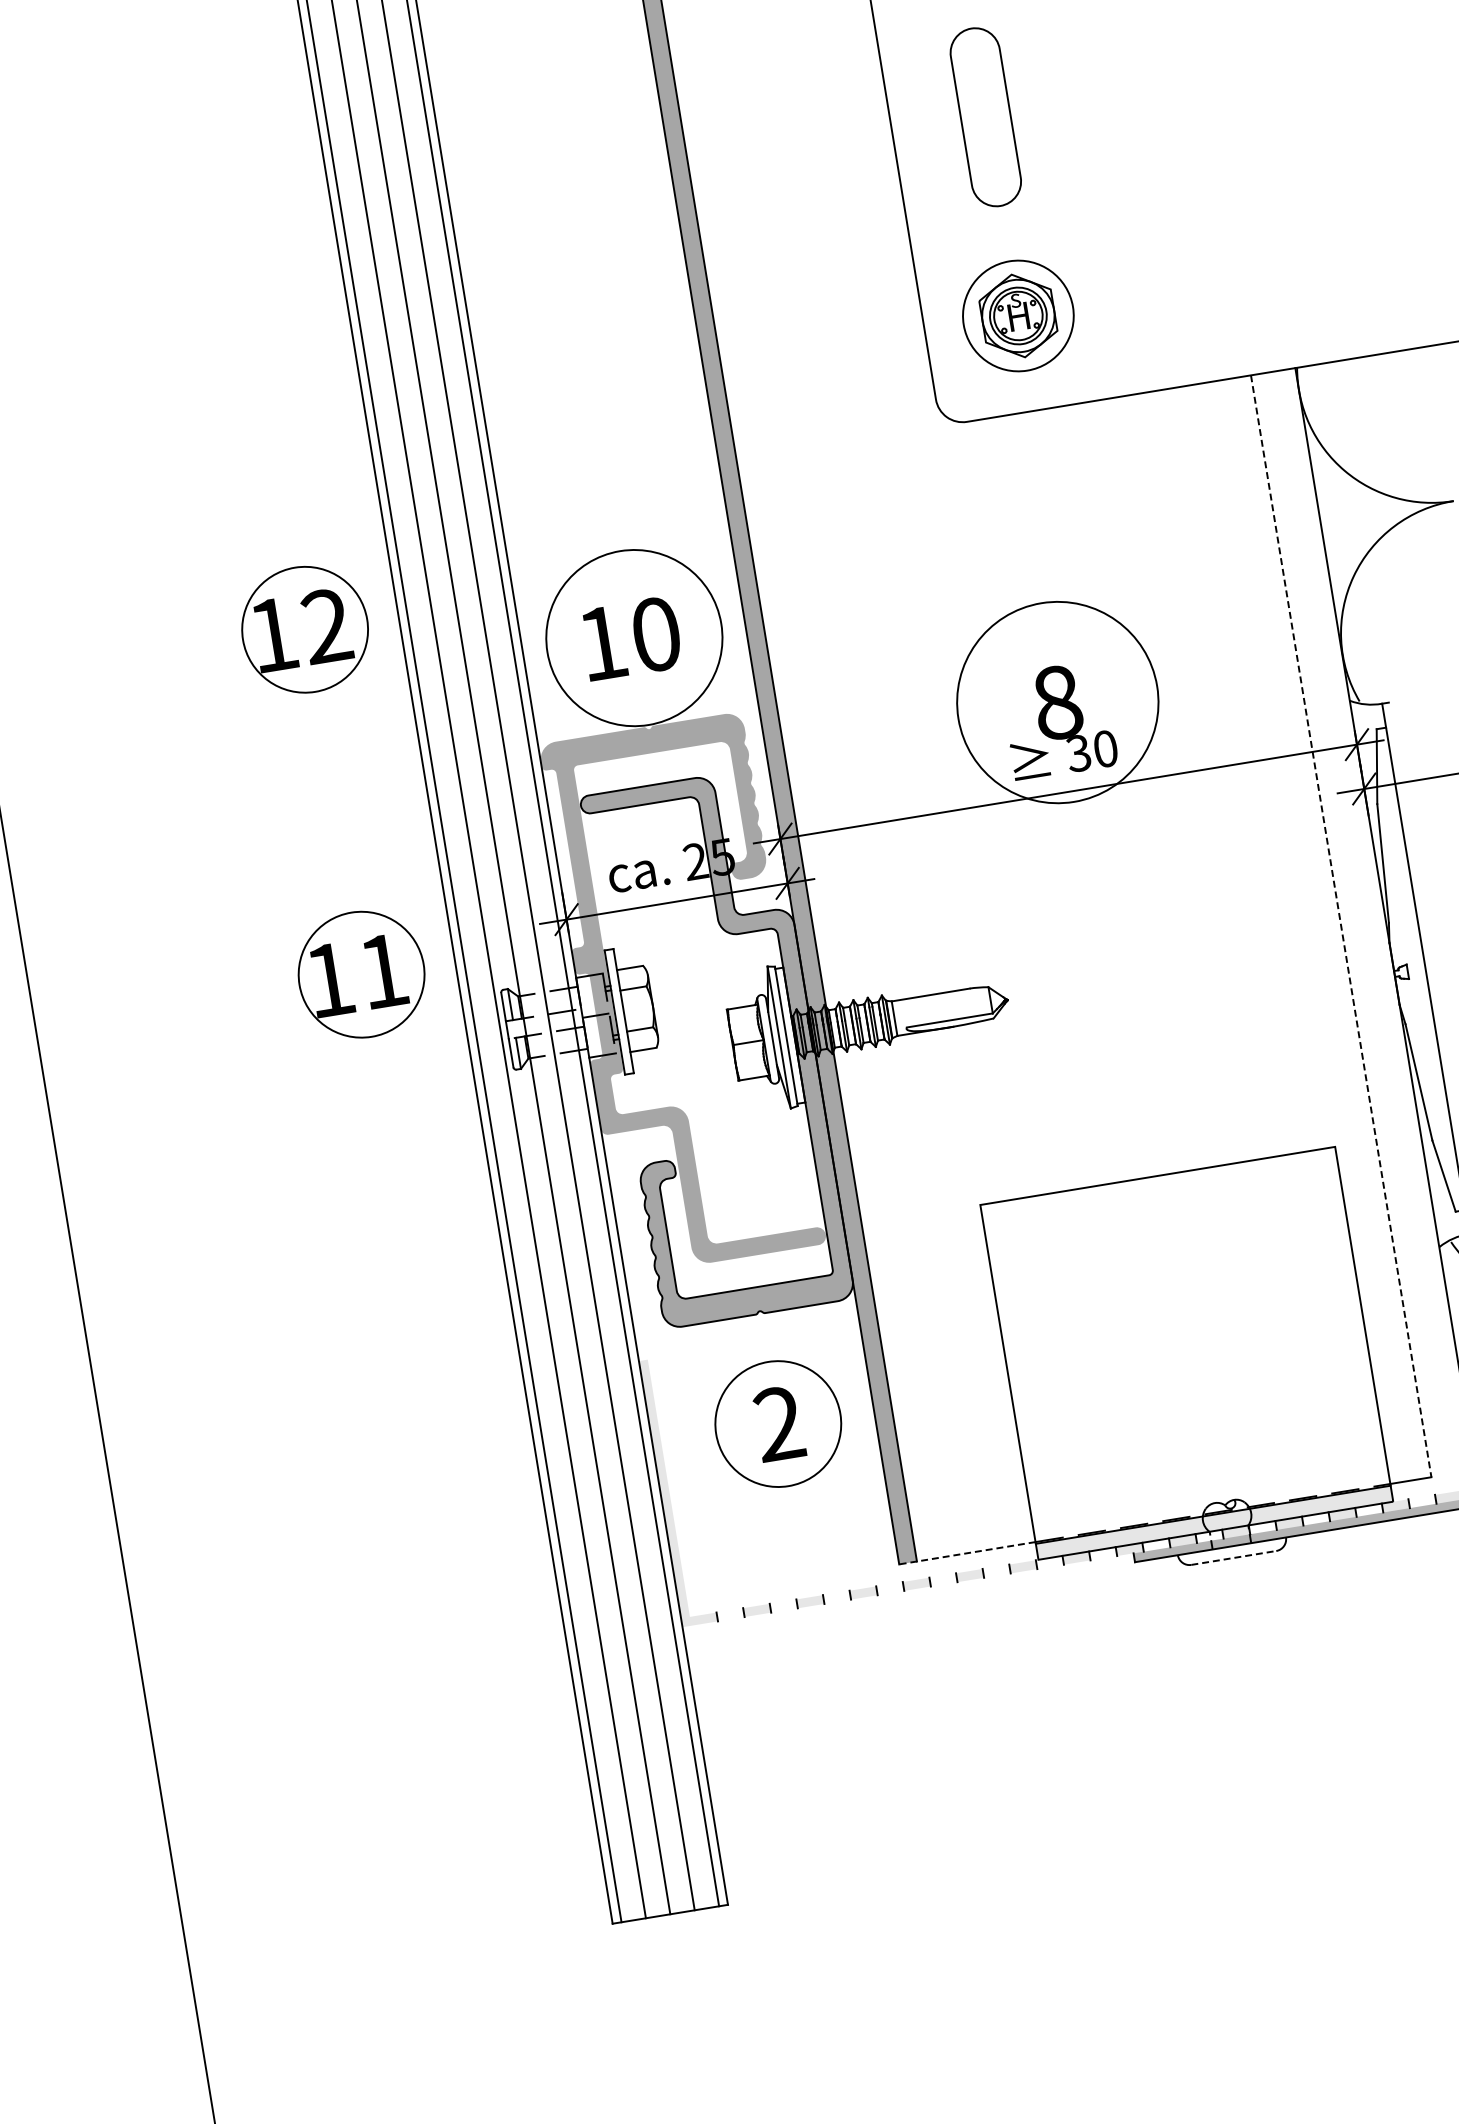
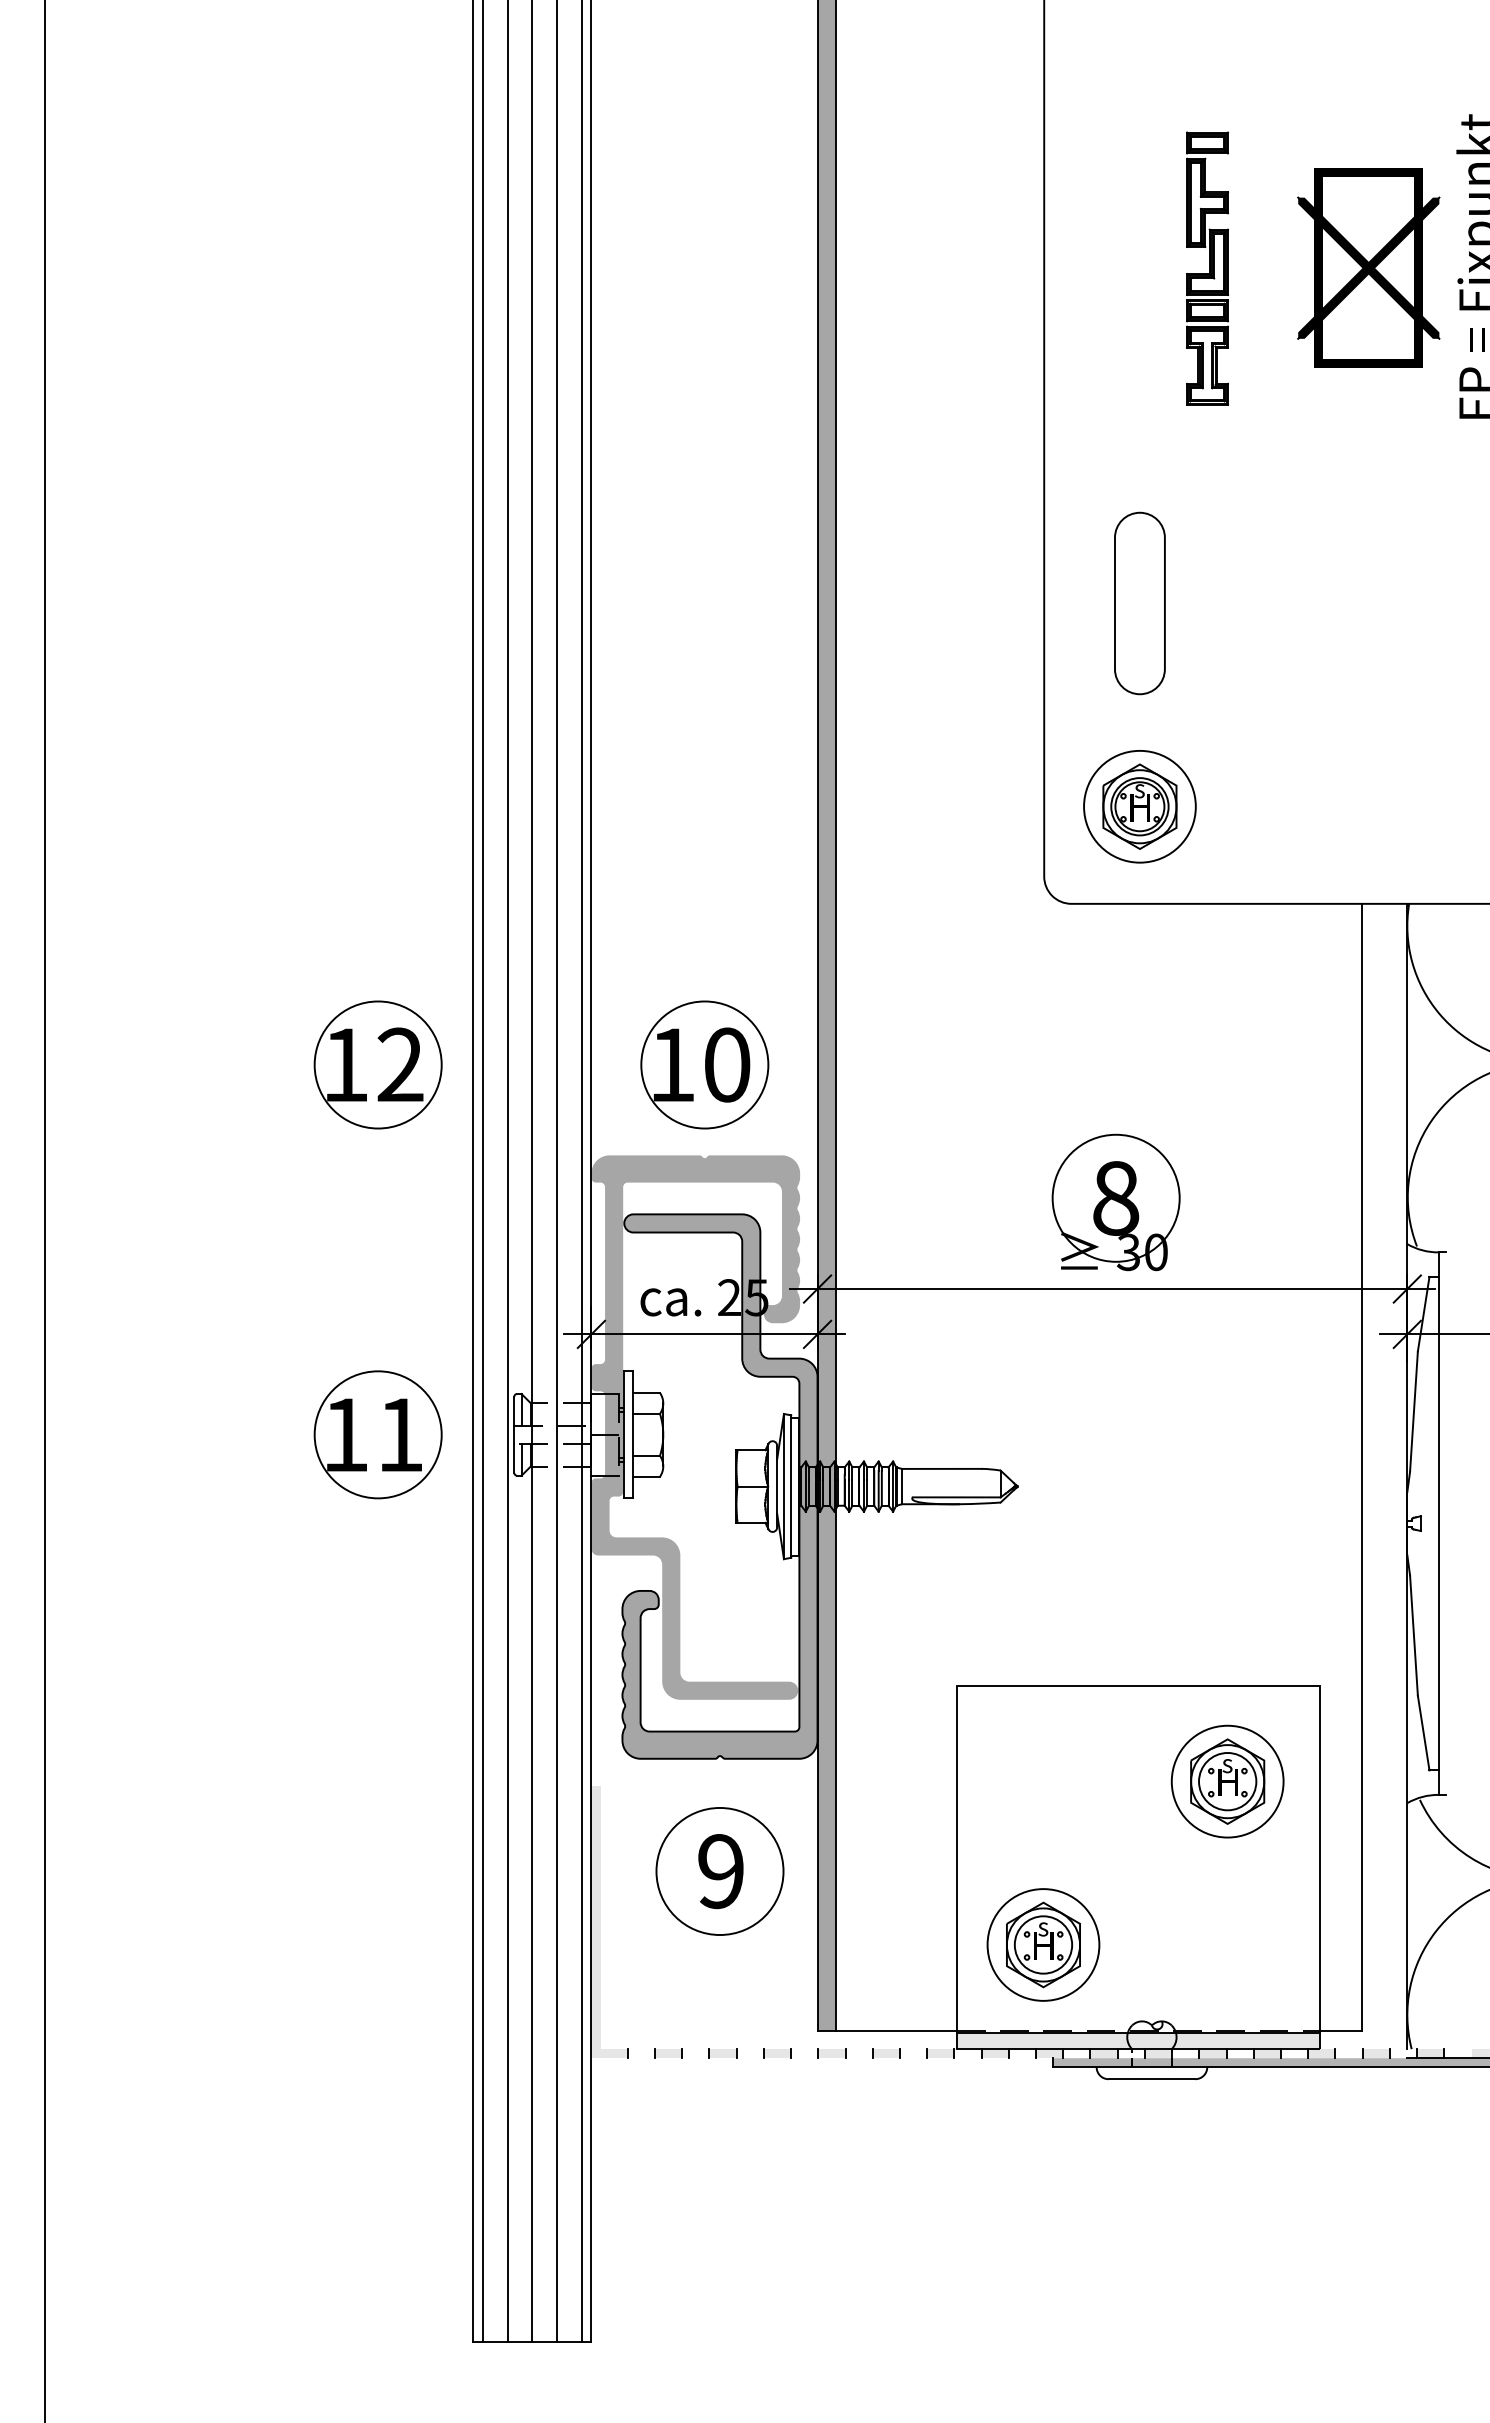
part: (304, 629) -> (377, 1064), moved
circle: (633, 637) -> (704, 1064), size x0.71
circle: (1057, 701) -> (1115, 1197), size x0.62
line: (1340, 926) -> (1361, 1467), dashed -> solid
part: (360, 974) -> (377, 1434), moved
part: (1260, 1254) -> (1227, 1781), added
text: (778, 1424) -> (720, 1871), 2 -> 9
part: (1106, 1443) -> (1043, 1944), added
line: (967, 1553) -> (887, 2031), dashed -> solid
line: (1234, 1558) -> (1152, 2079), dashed -> solid

